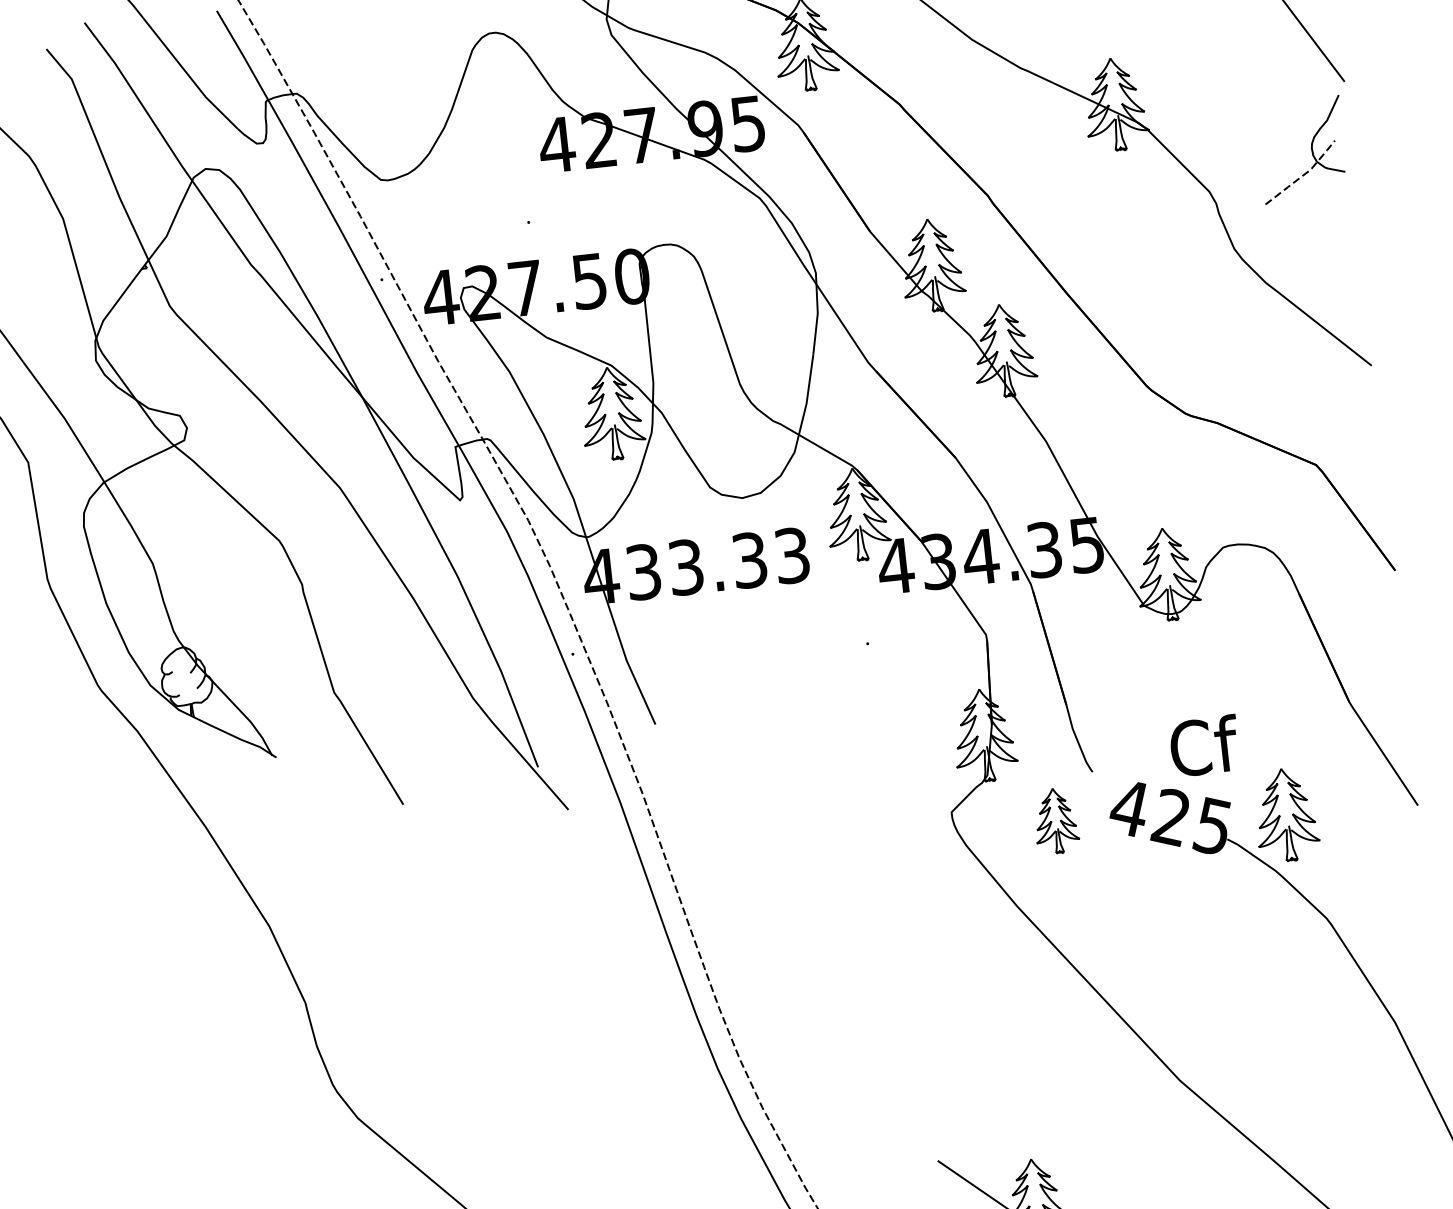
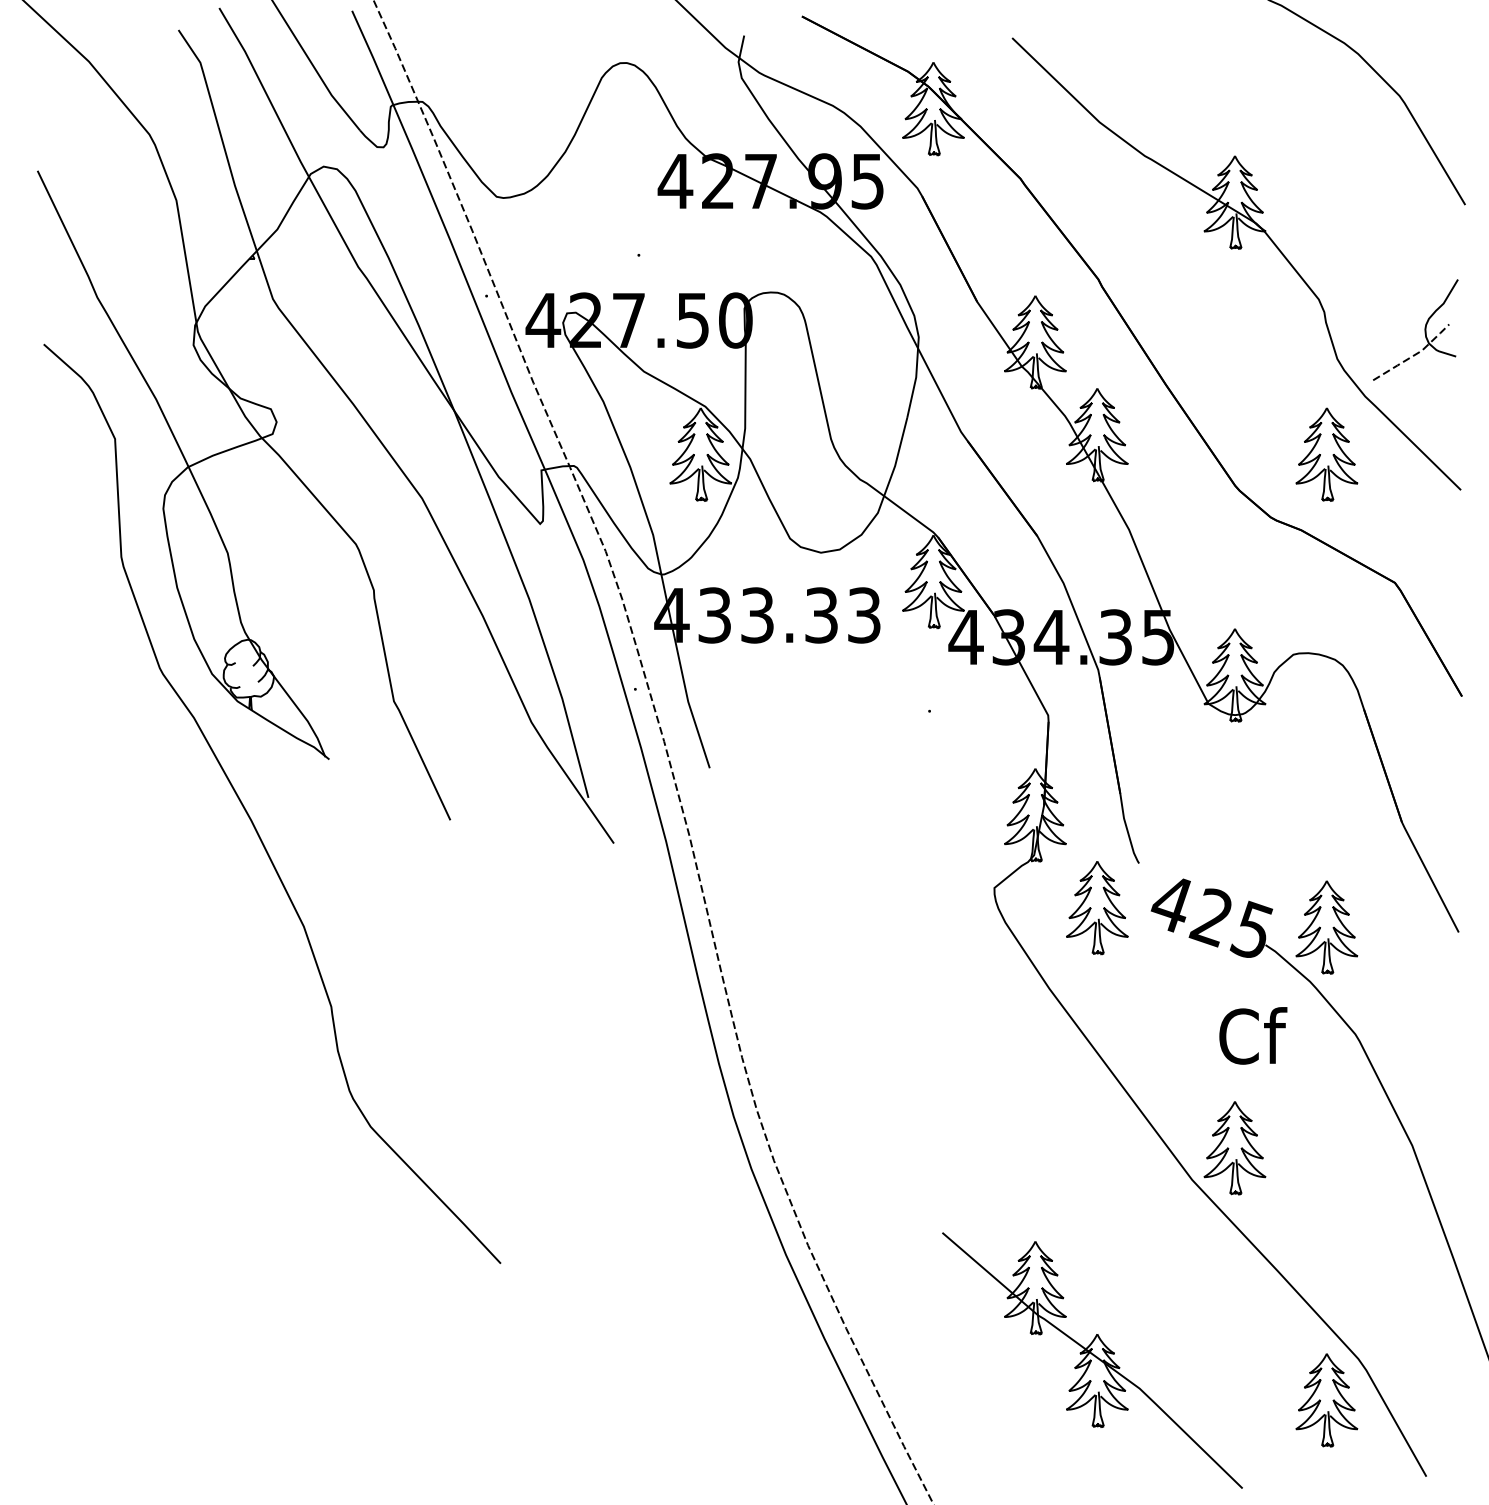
part: (1310, 148) -> (1424, 329), moved
part: (1234, 345) -> (1326, 454), added
text: (1204, 745) -> (1253, 1035), moved
part: (1056, 821) -> (1097, 908), size x1.43
part: (1218, 1044) -> (1234, 1148), added

